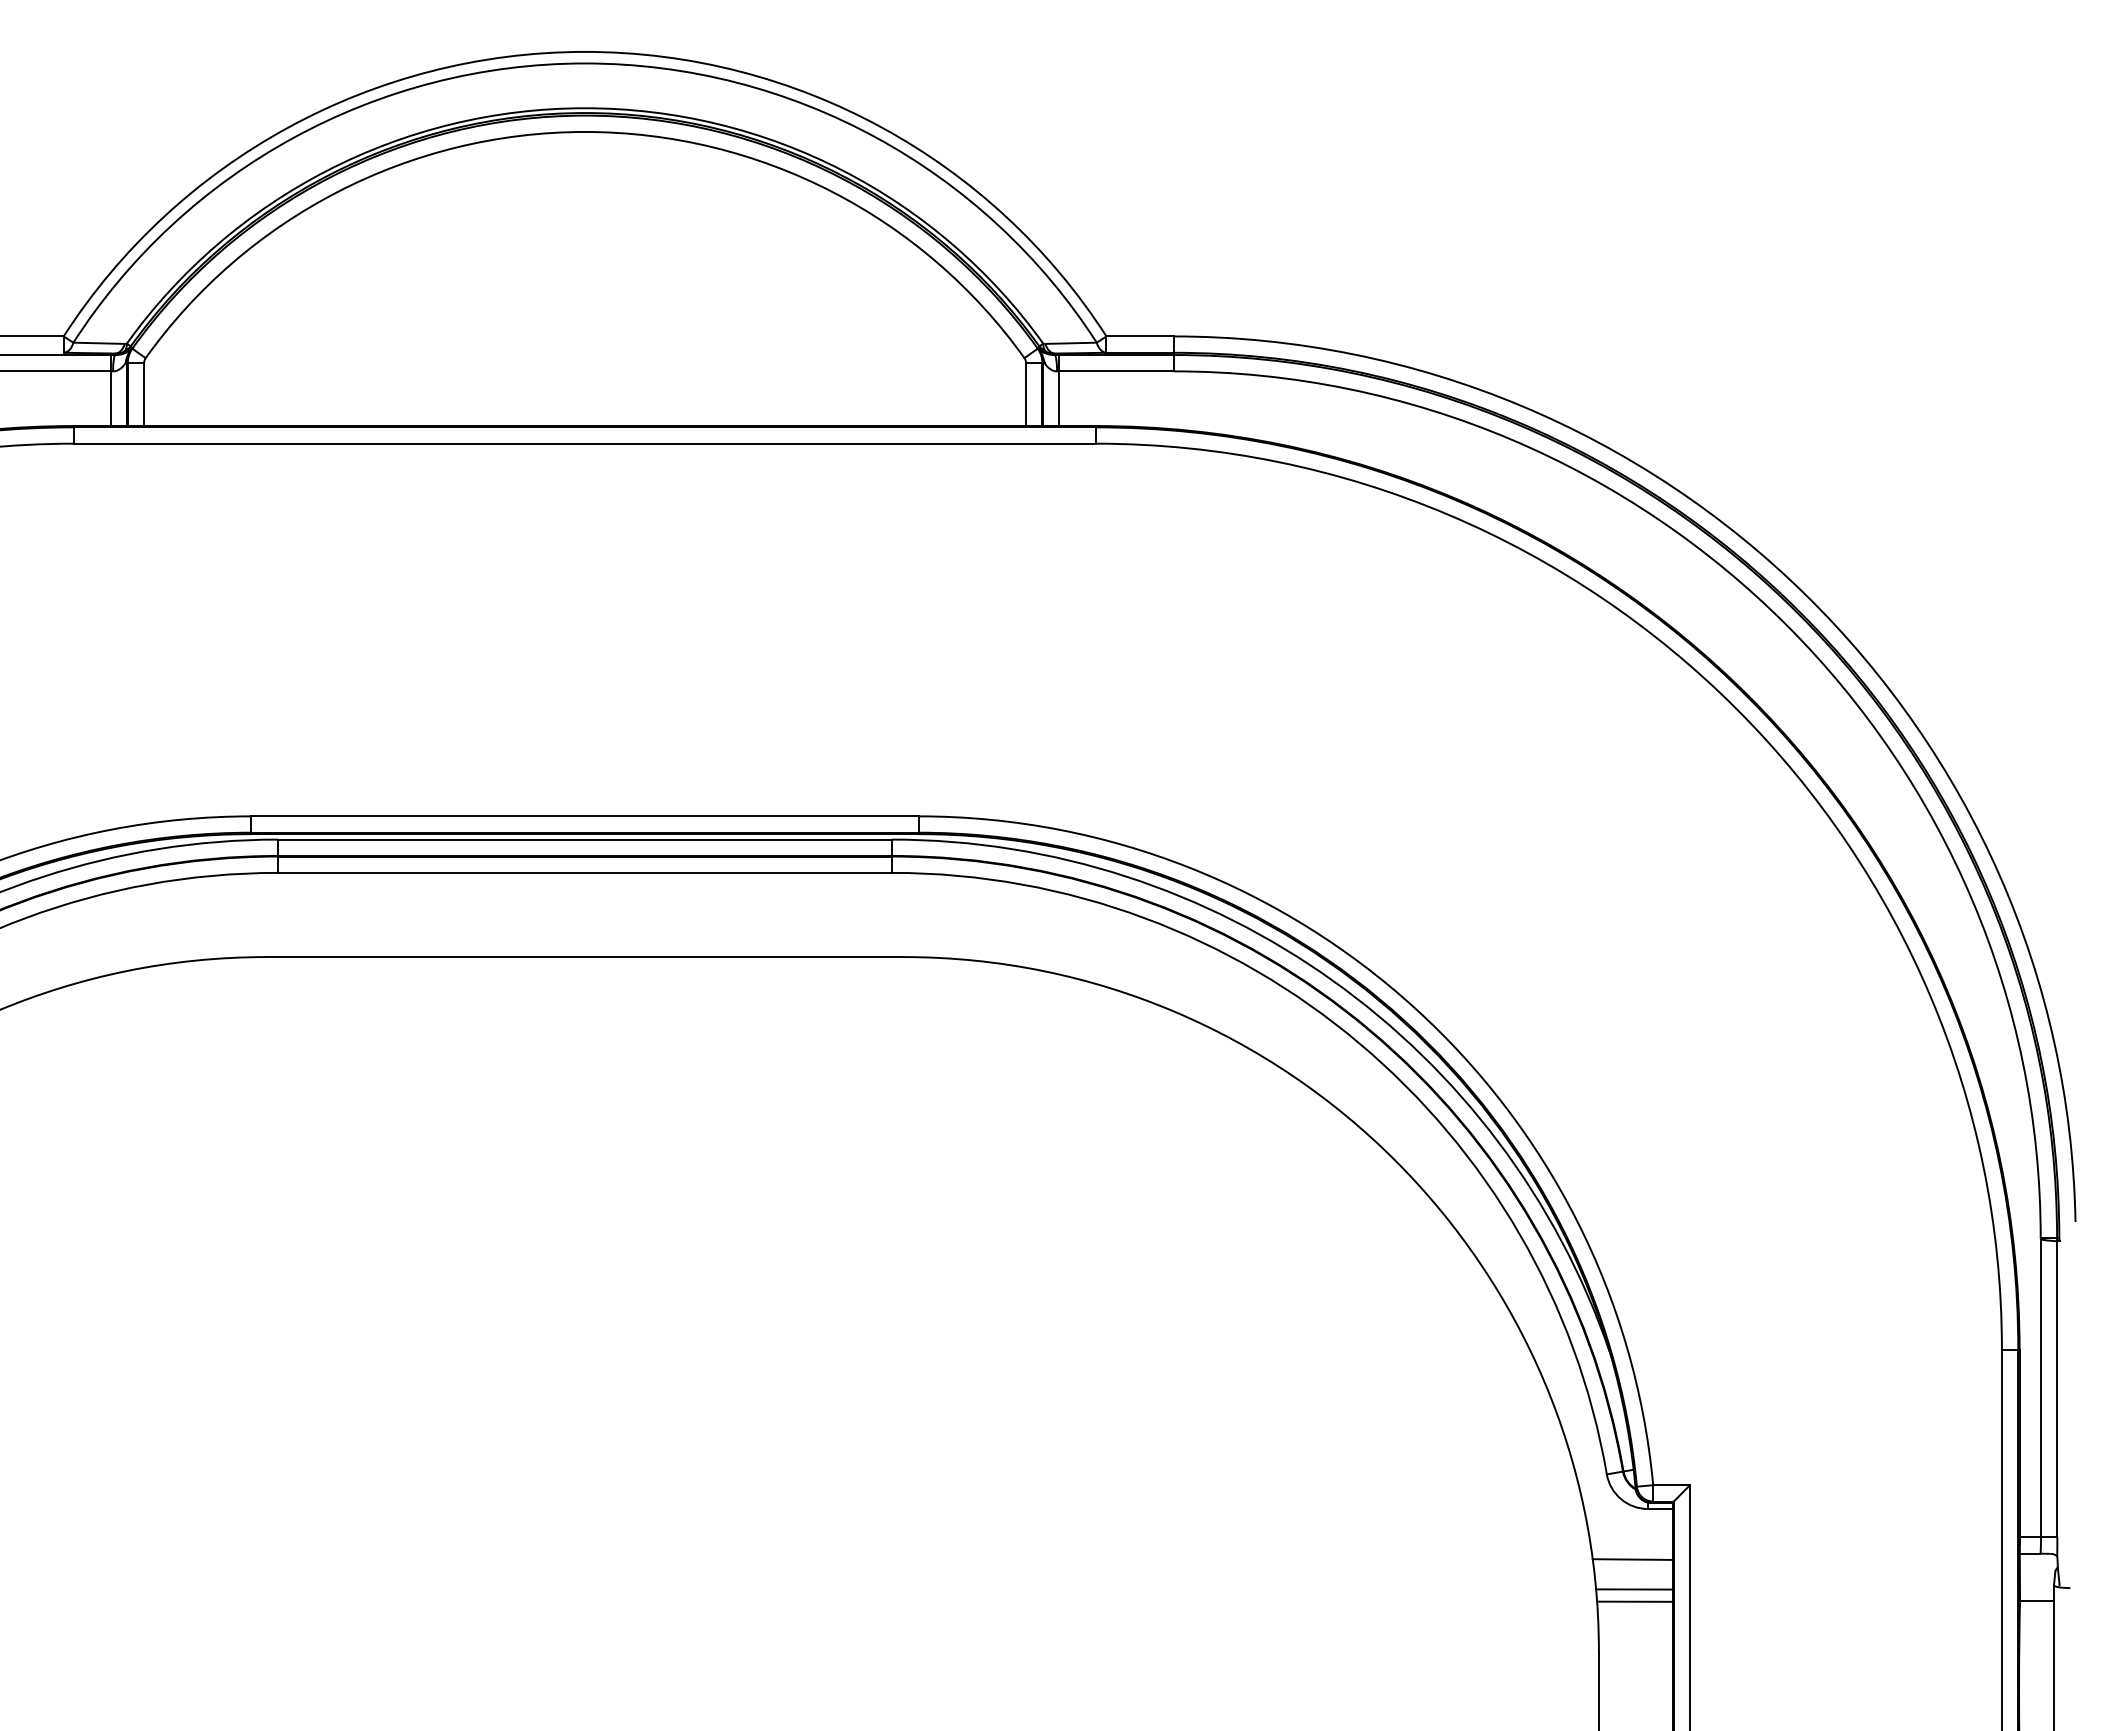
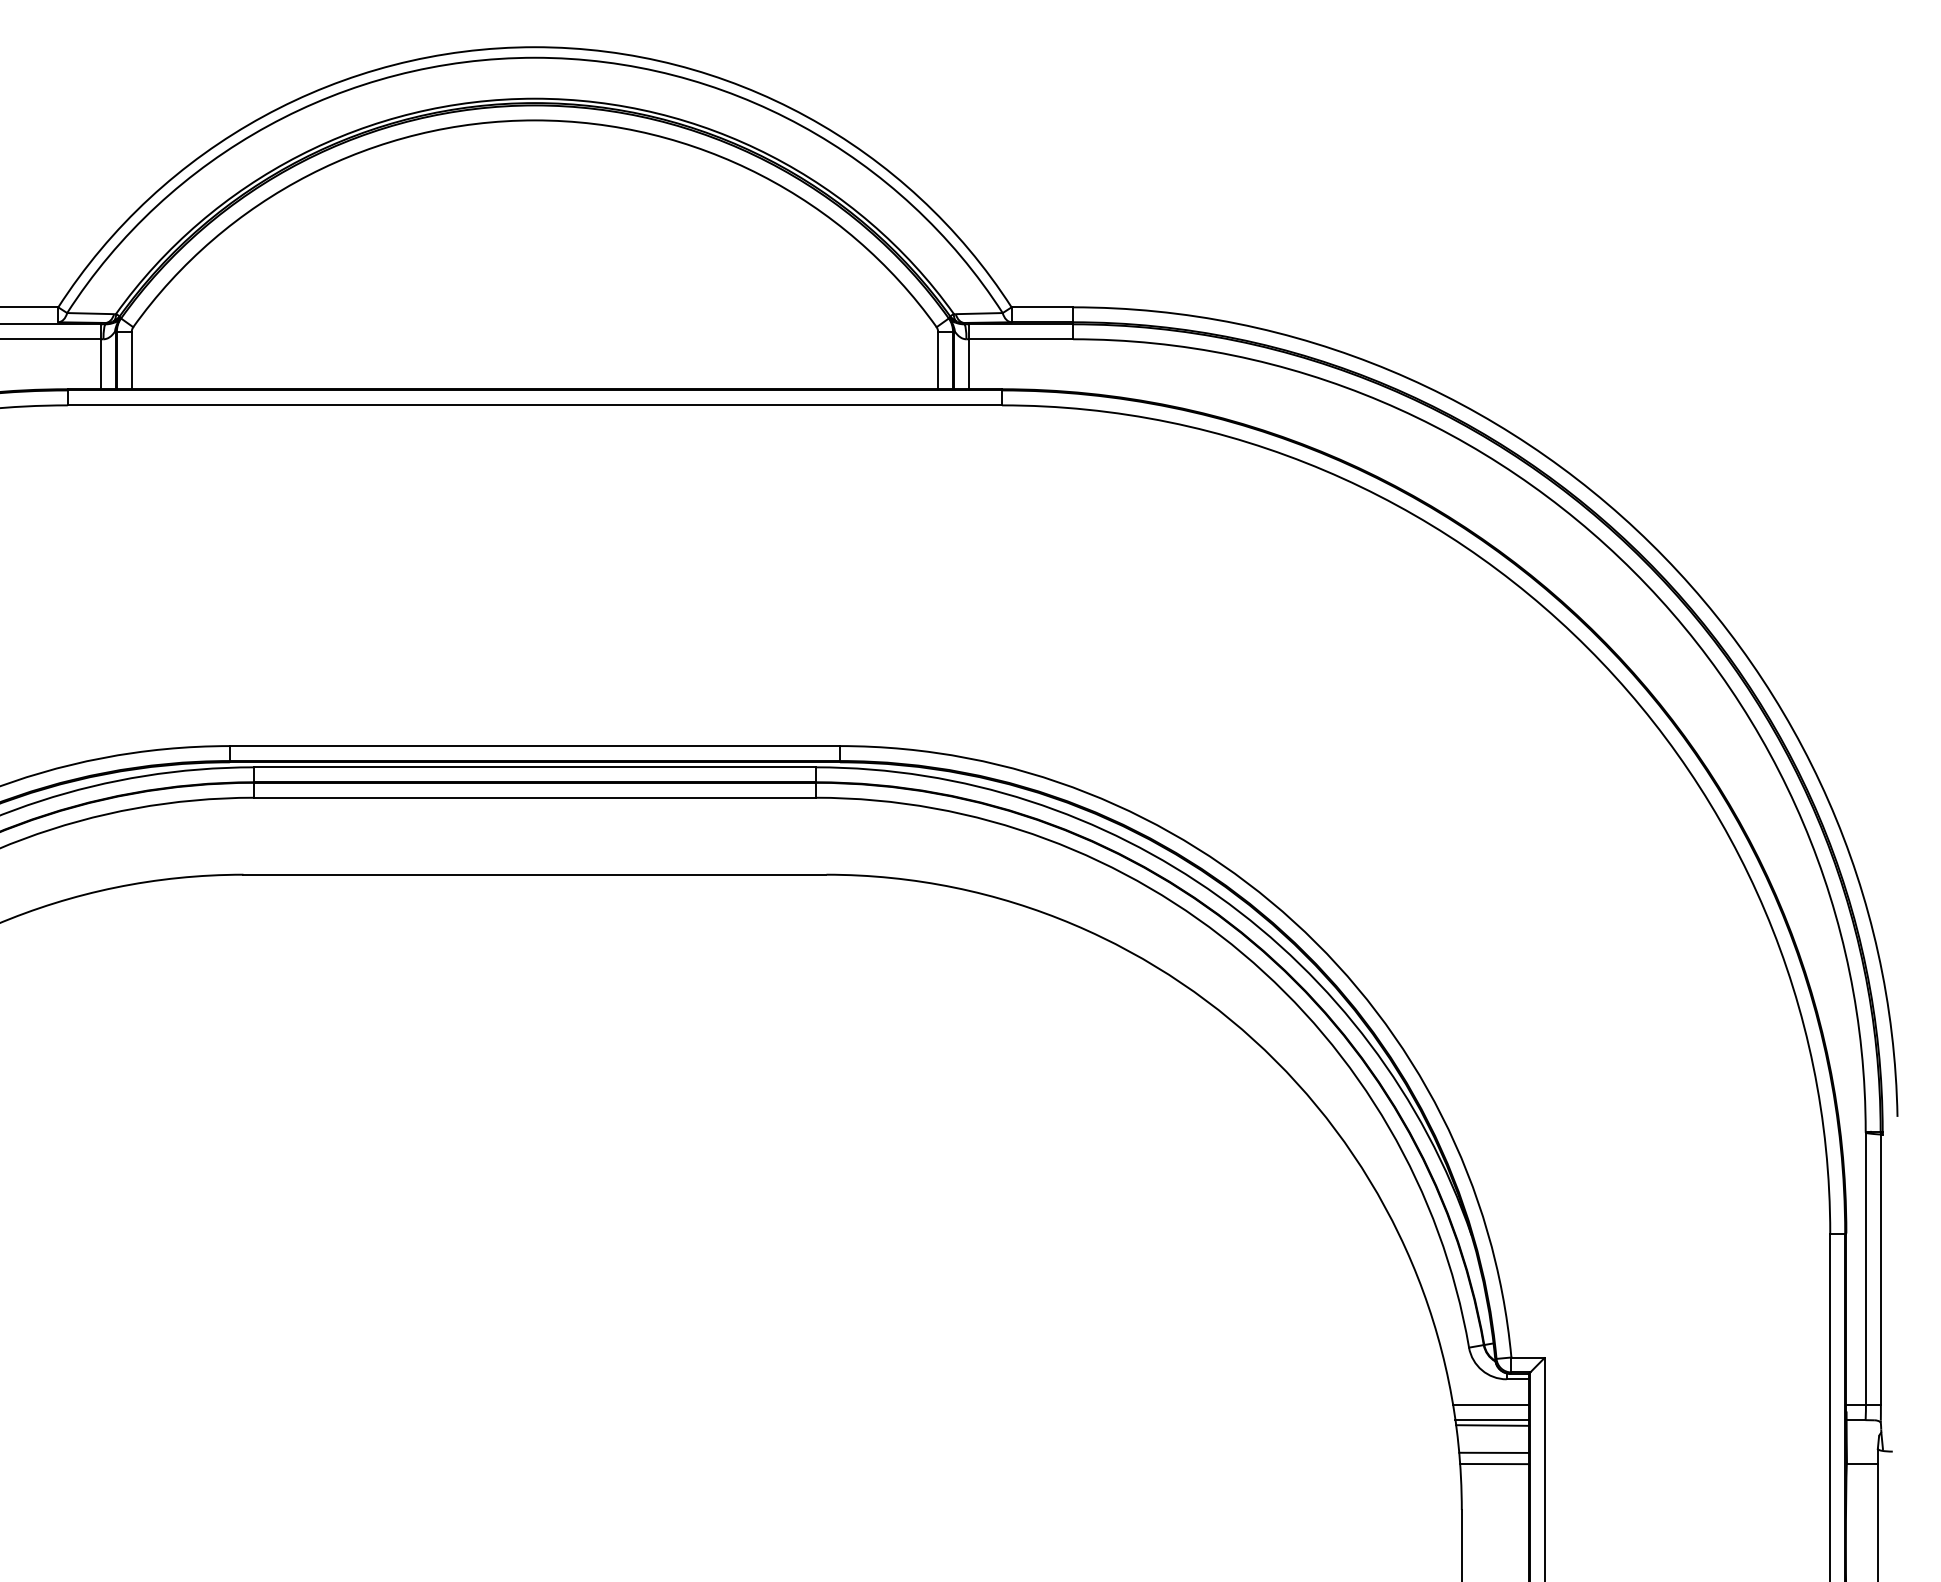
line: (1630, 1537) -> (1490, 1405), added
line: (1631, 1553) -> (1491, 1419), added

